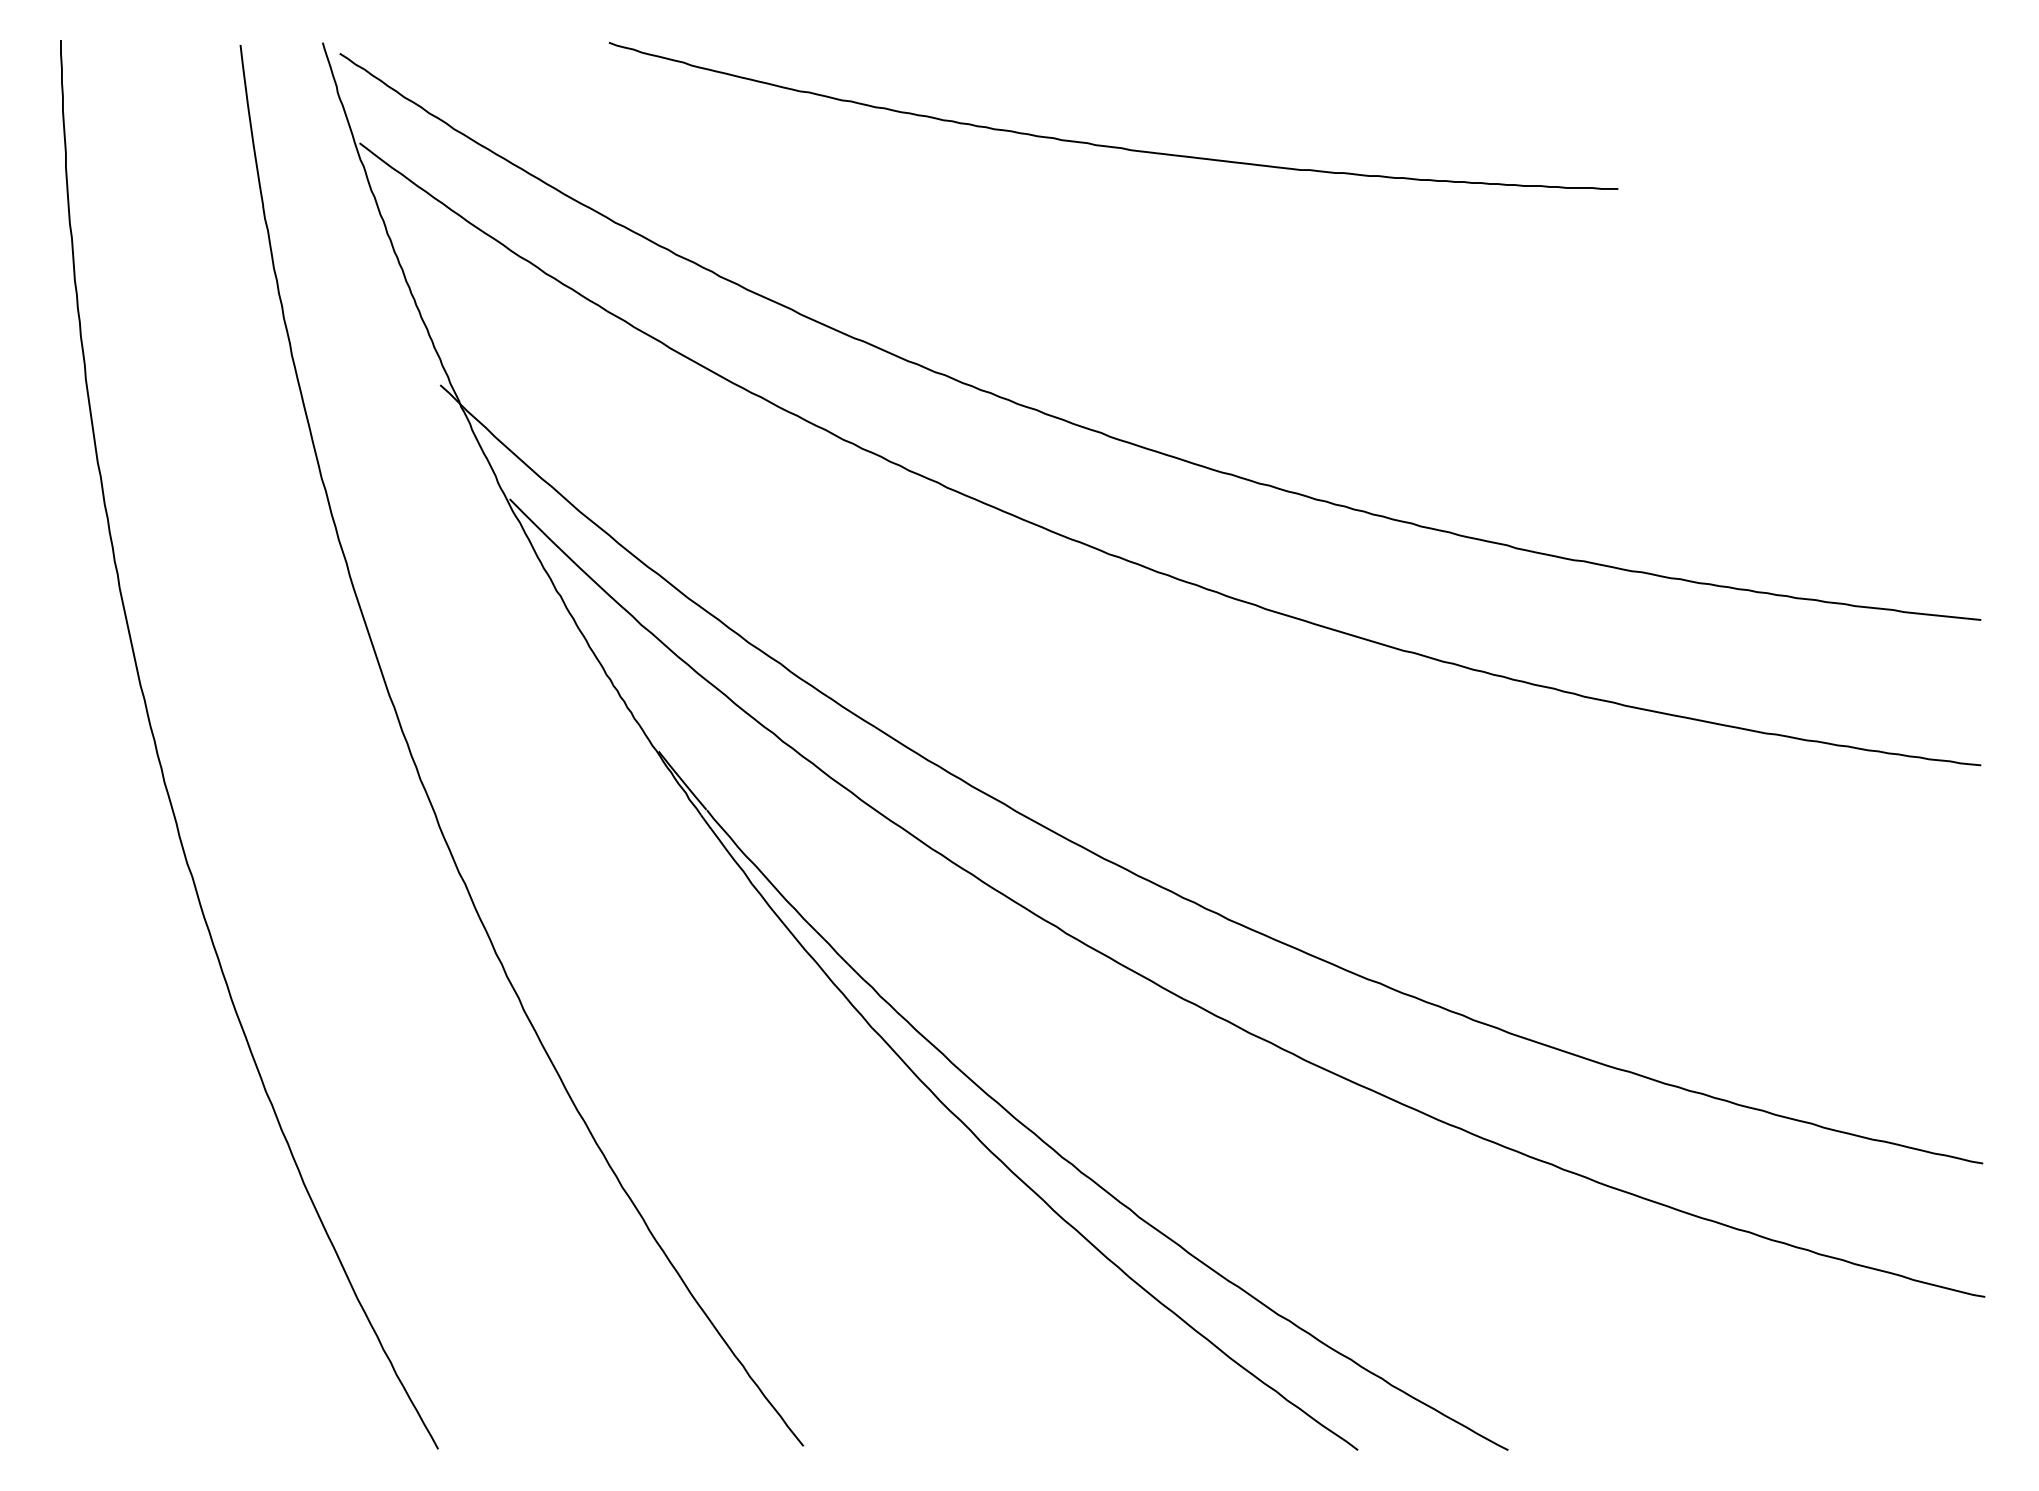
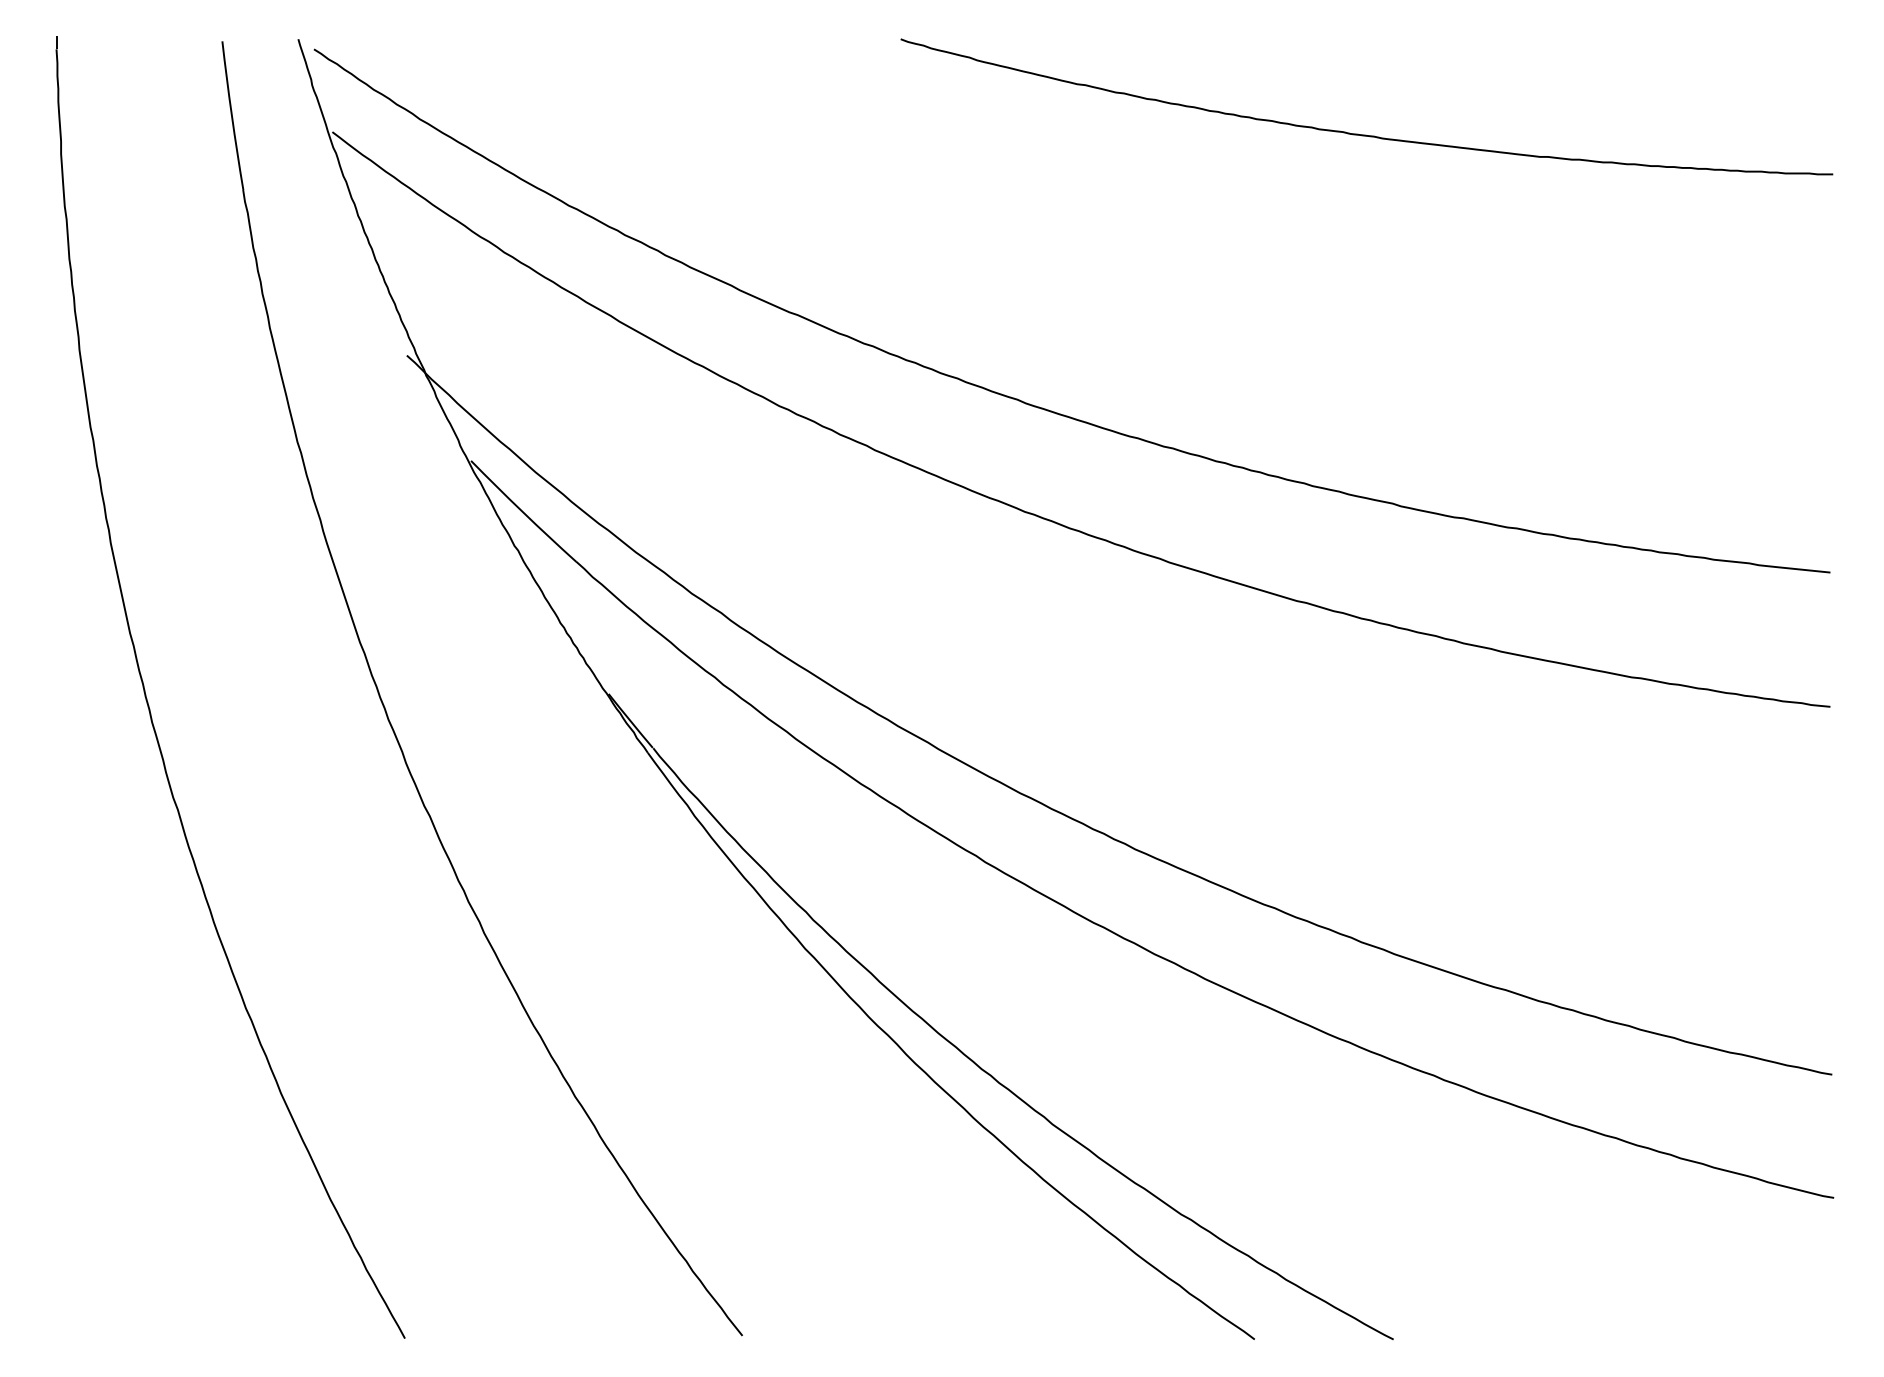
curve: (1113, 145) -> (1366, 134), moved

